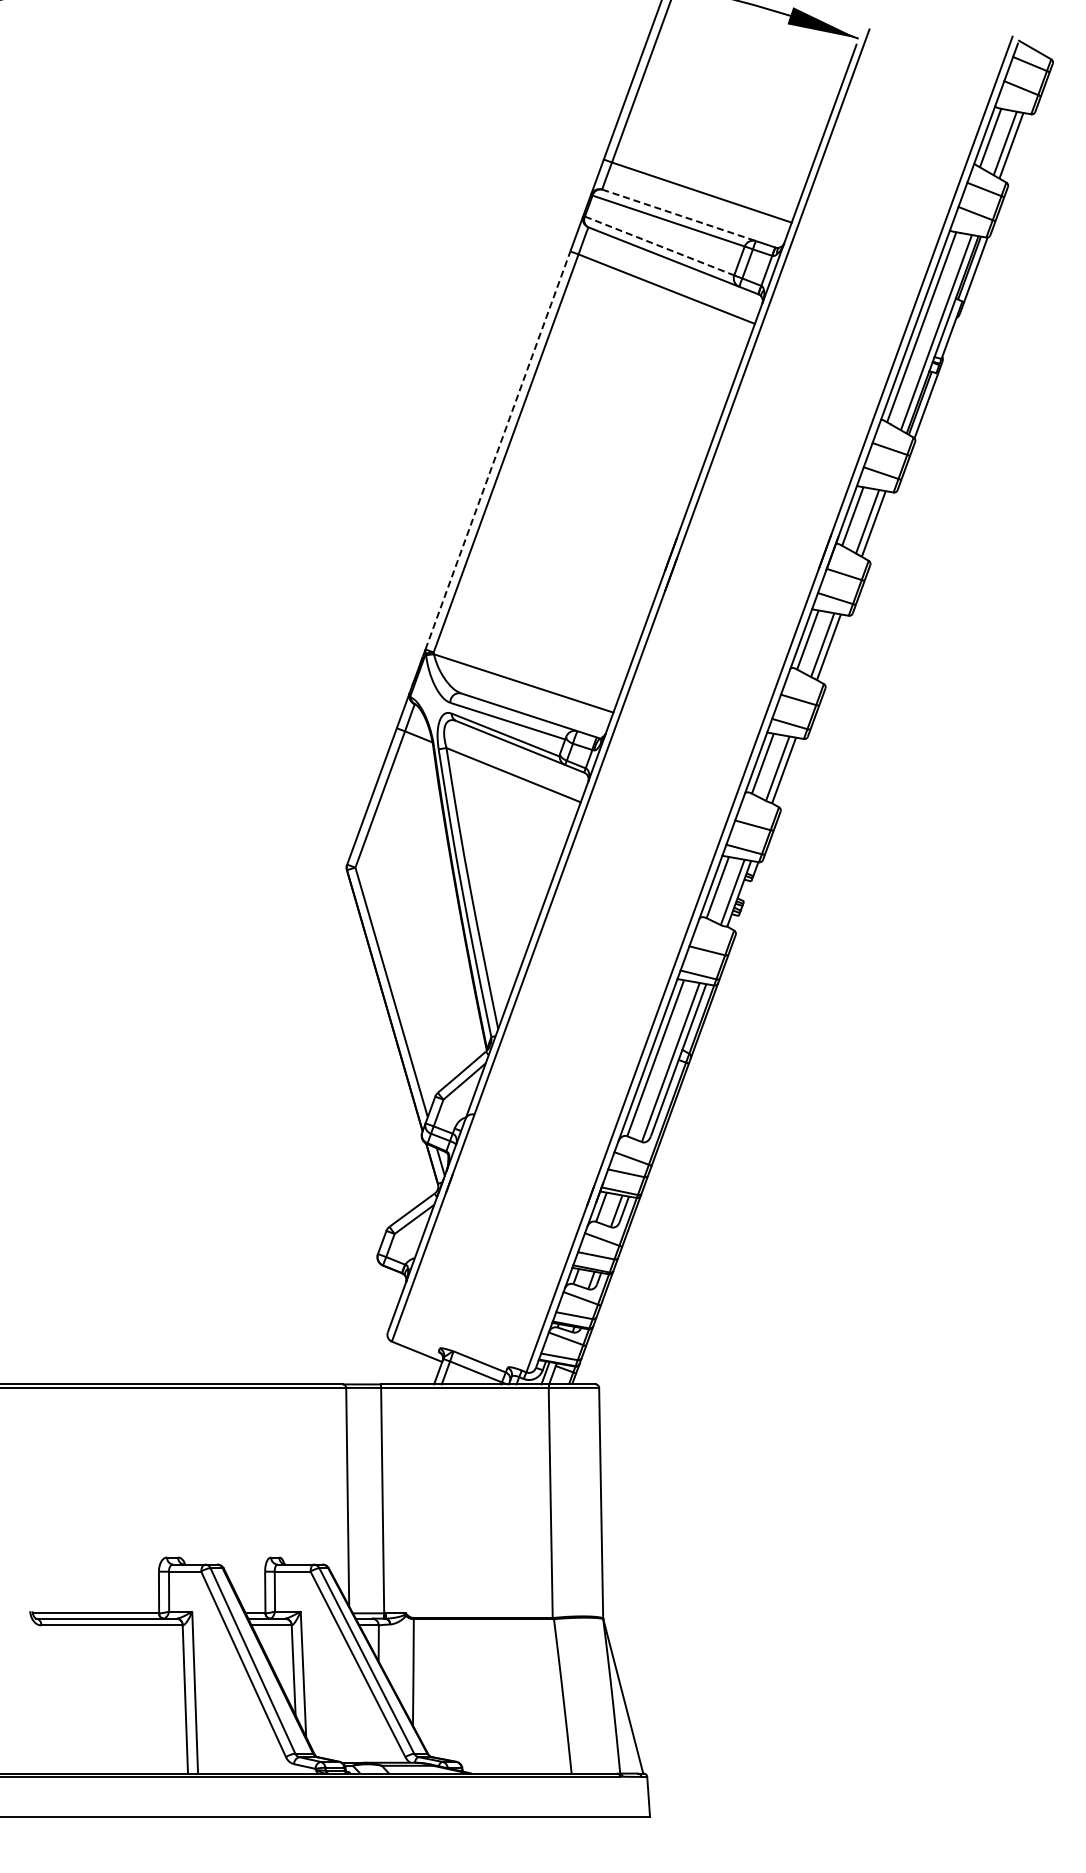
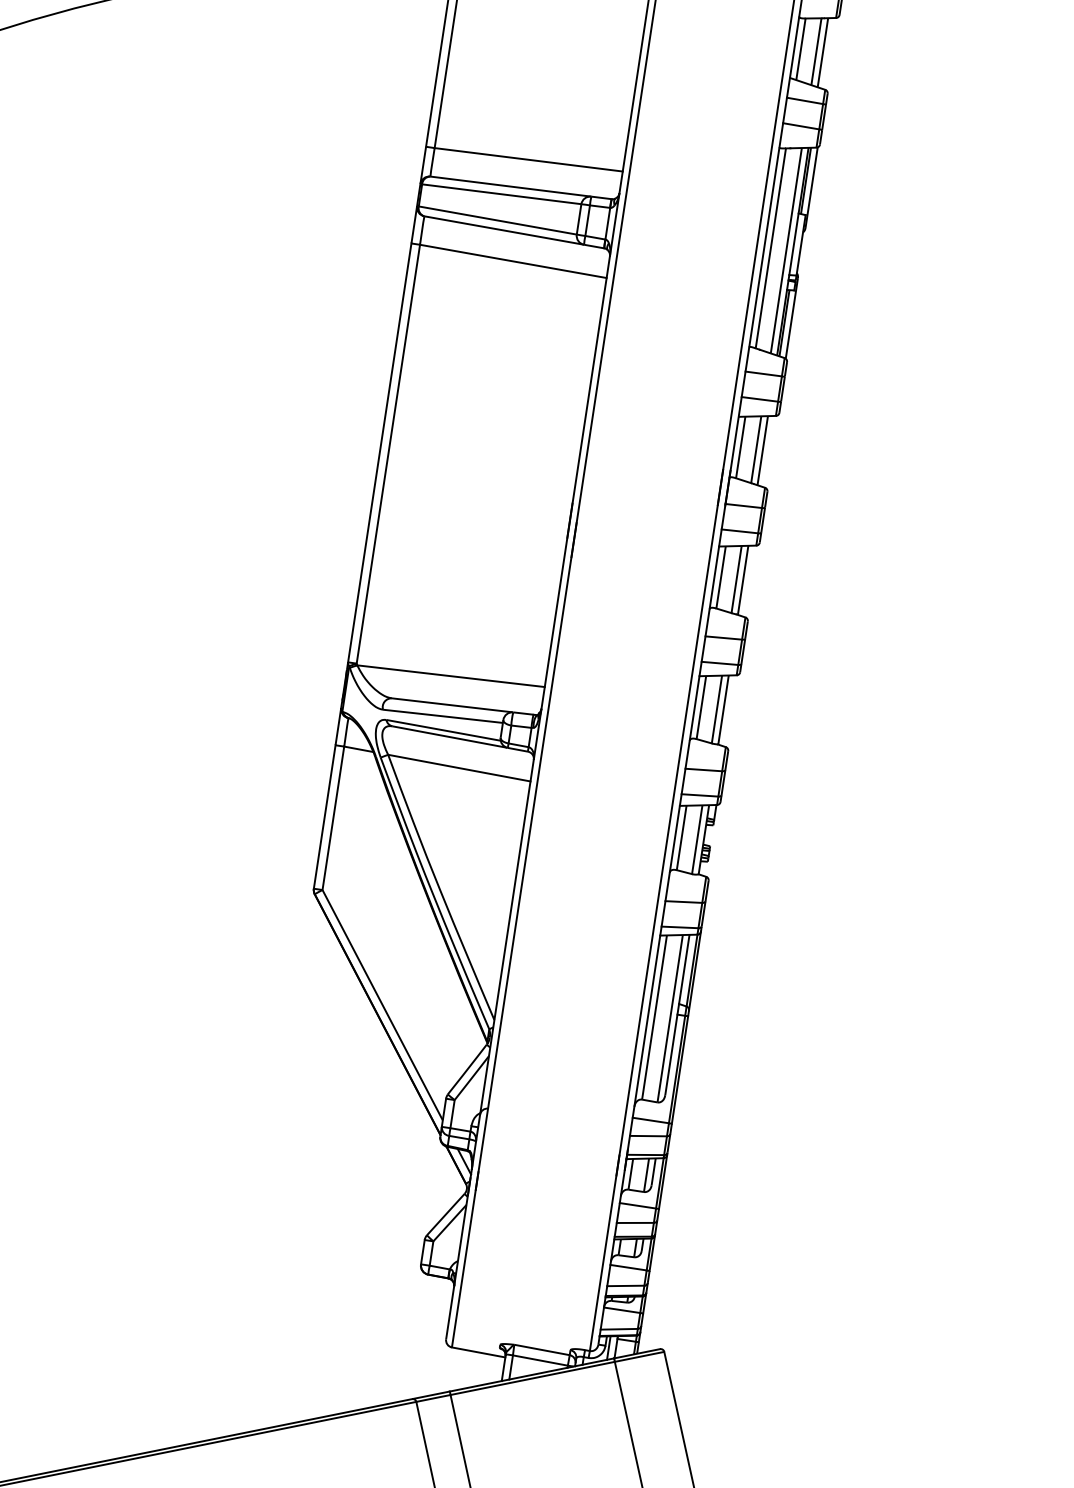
line: (679, 215) -> (511, 186), dashed -> solid
line: (658, 245) -> (496, 220), dashed -> solid
line: (497, 450) -> (379, 453), dashed -> solid

